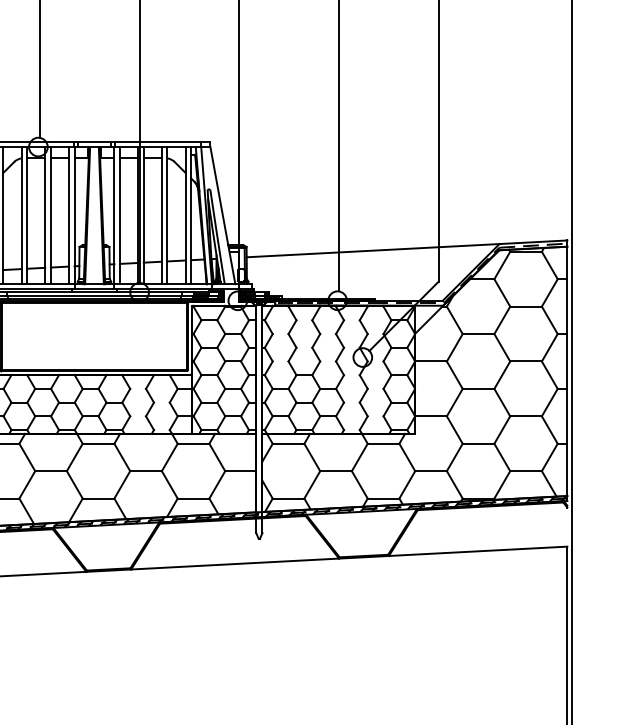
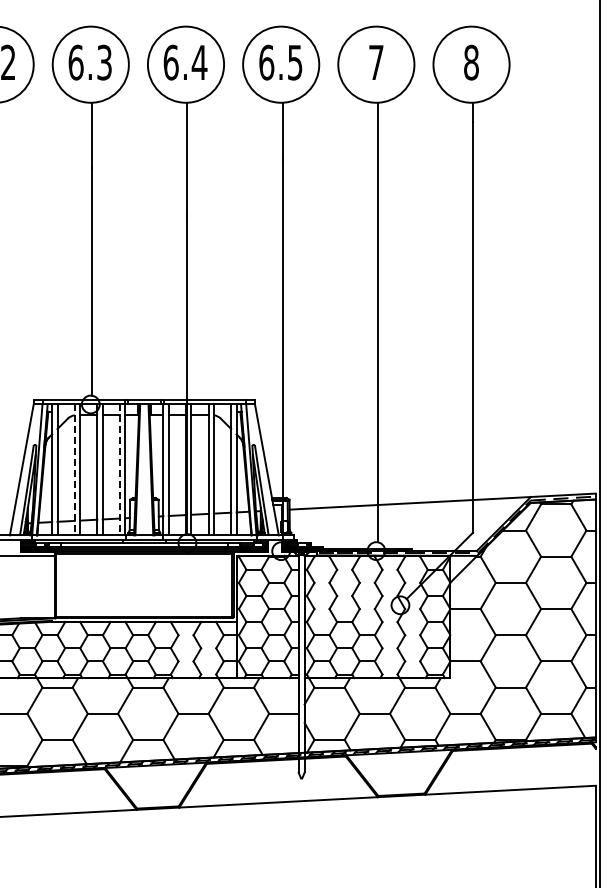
line: (21, 216) -> (74, 470), solid -> dashed
line: (68, 216) -> (119, 470), solid -> dashed

